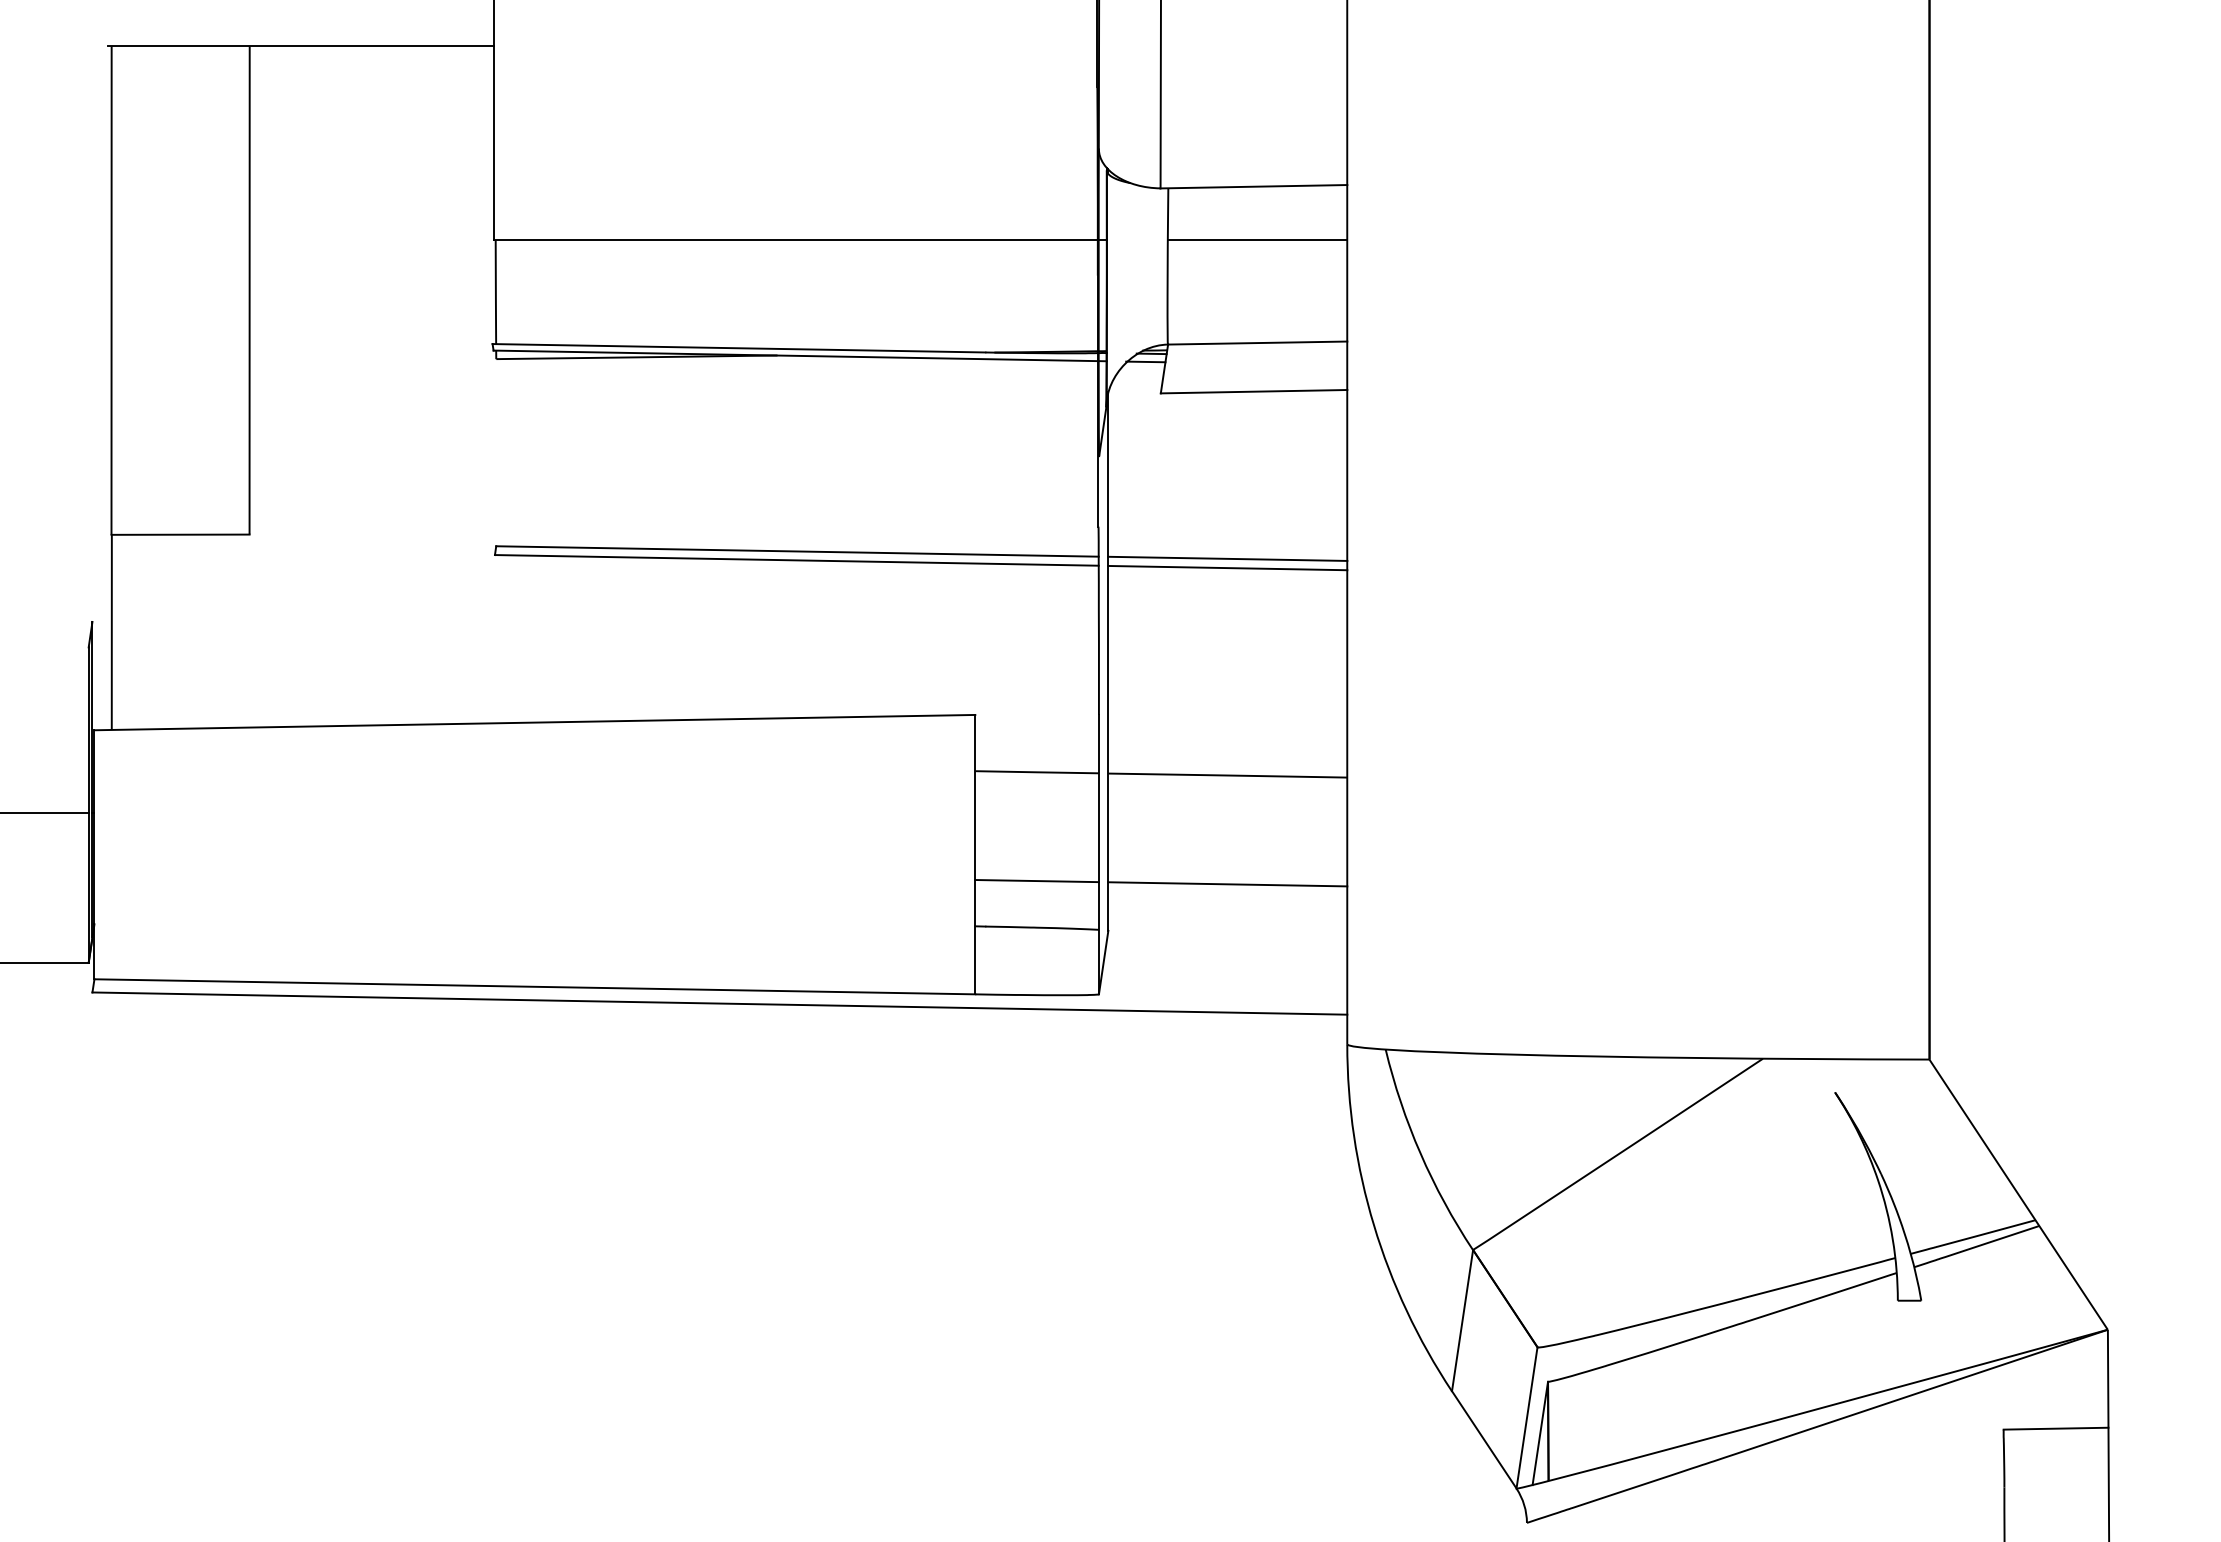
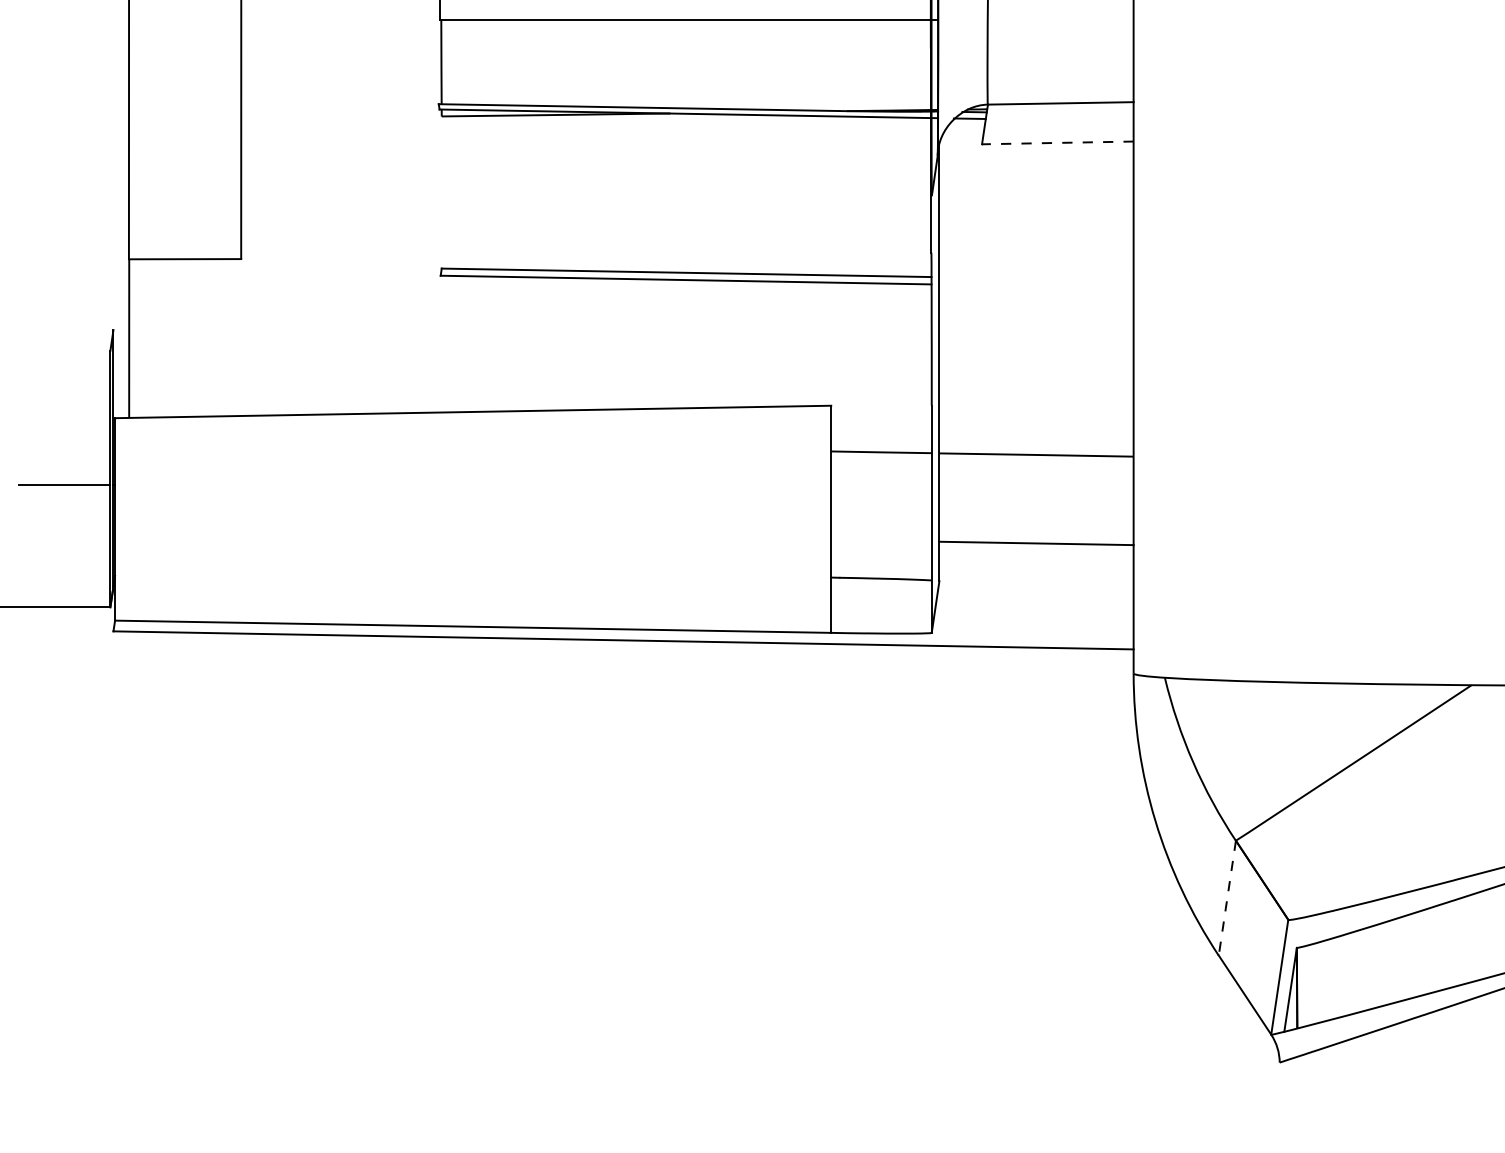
line: (1257, 240) -> (1060, 20), removed
line: (1253, 391) -> (1057, 142), solid -> dashed
line: (1227, 558) -> (1036, 278), removed
line: (1227, 567) -> (1036, 285), removed
line: (1036, 881) -> (880, 541), removed
line: (1462, 1321) -> (1227, 898), solid -> dashed

